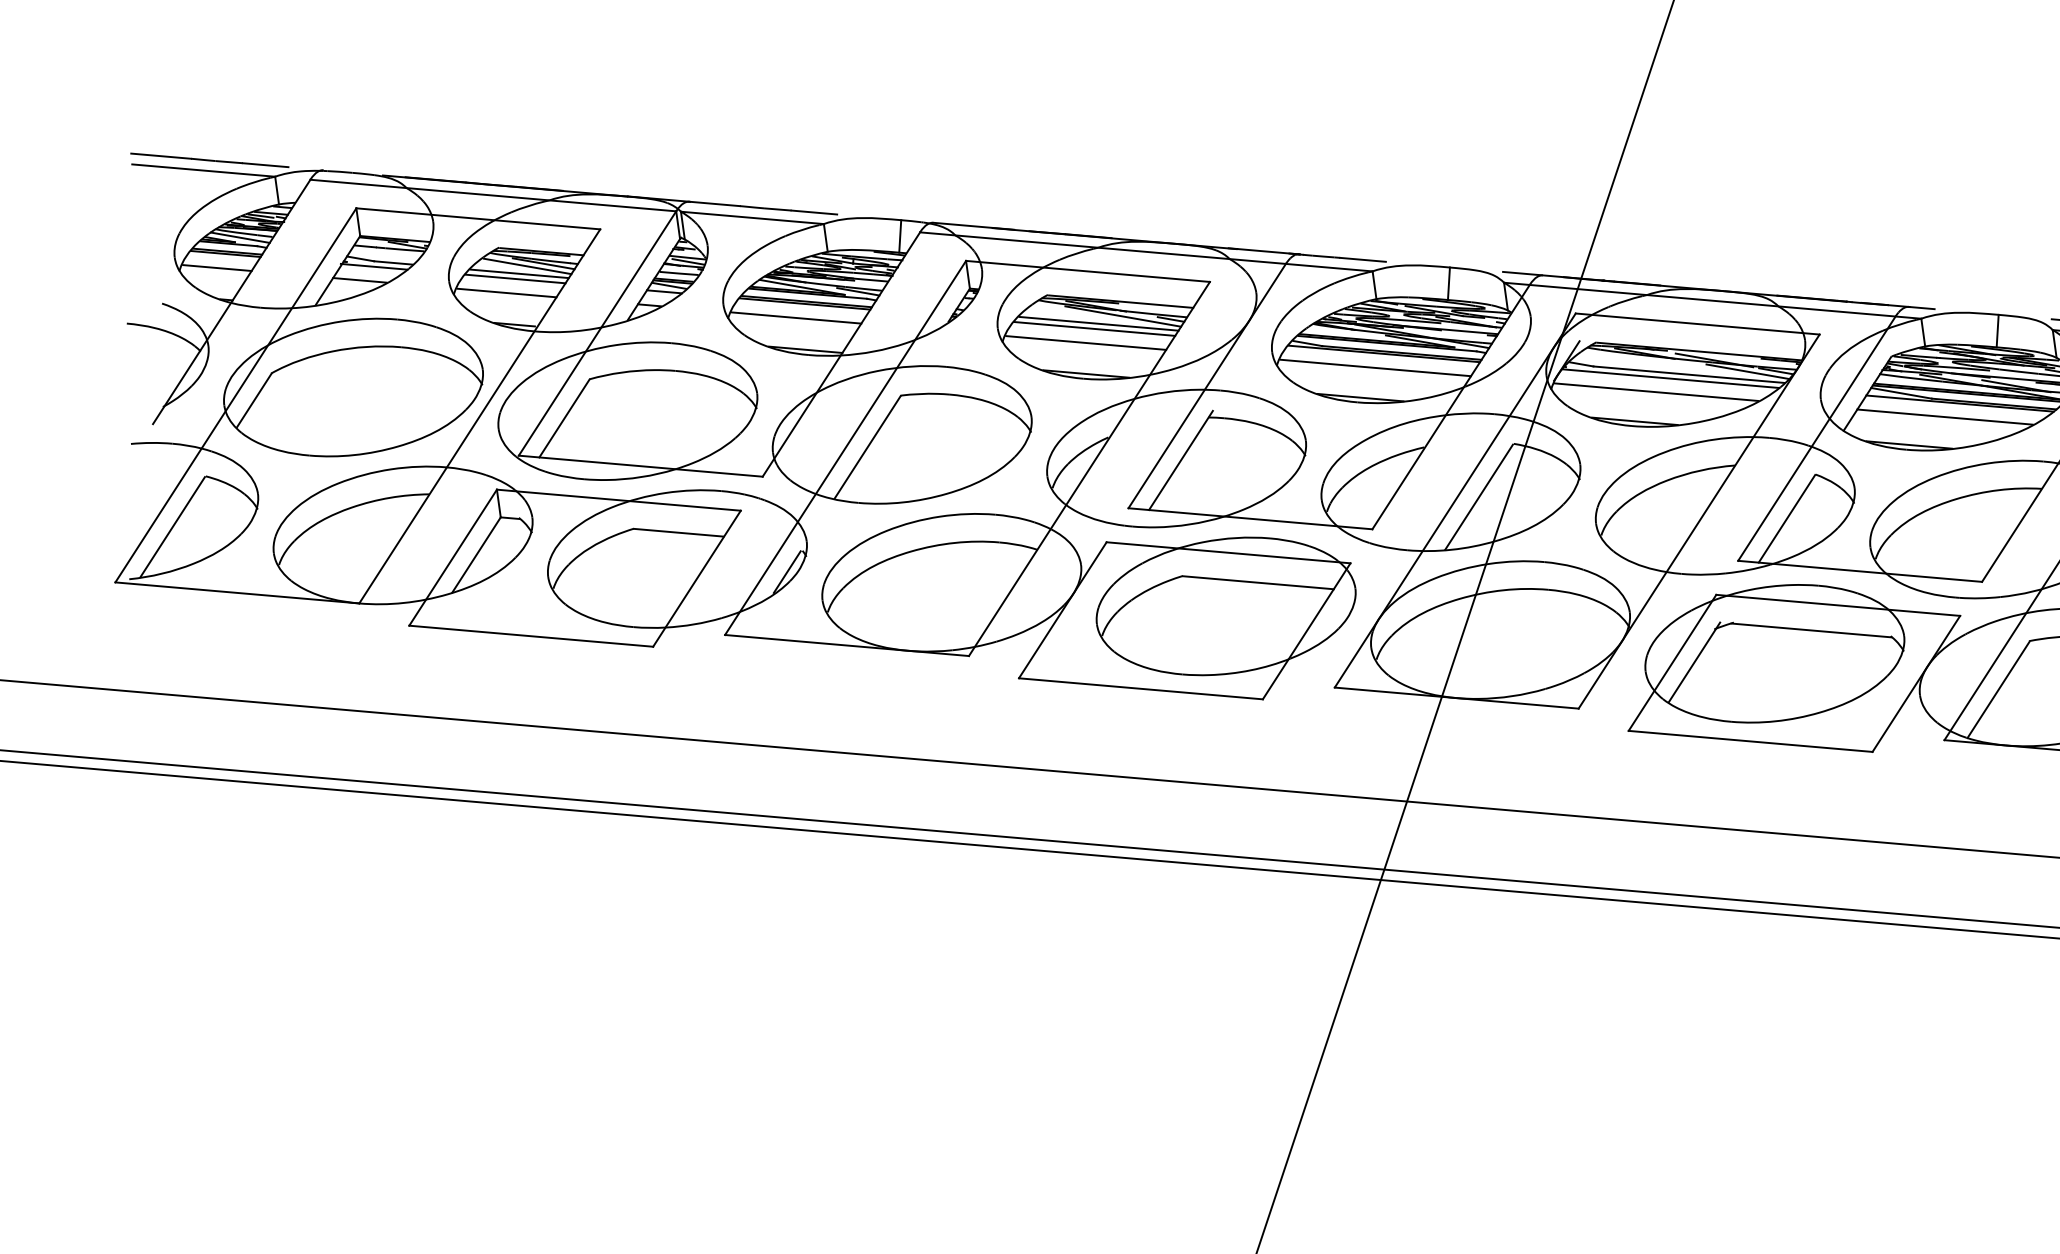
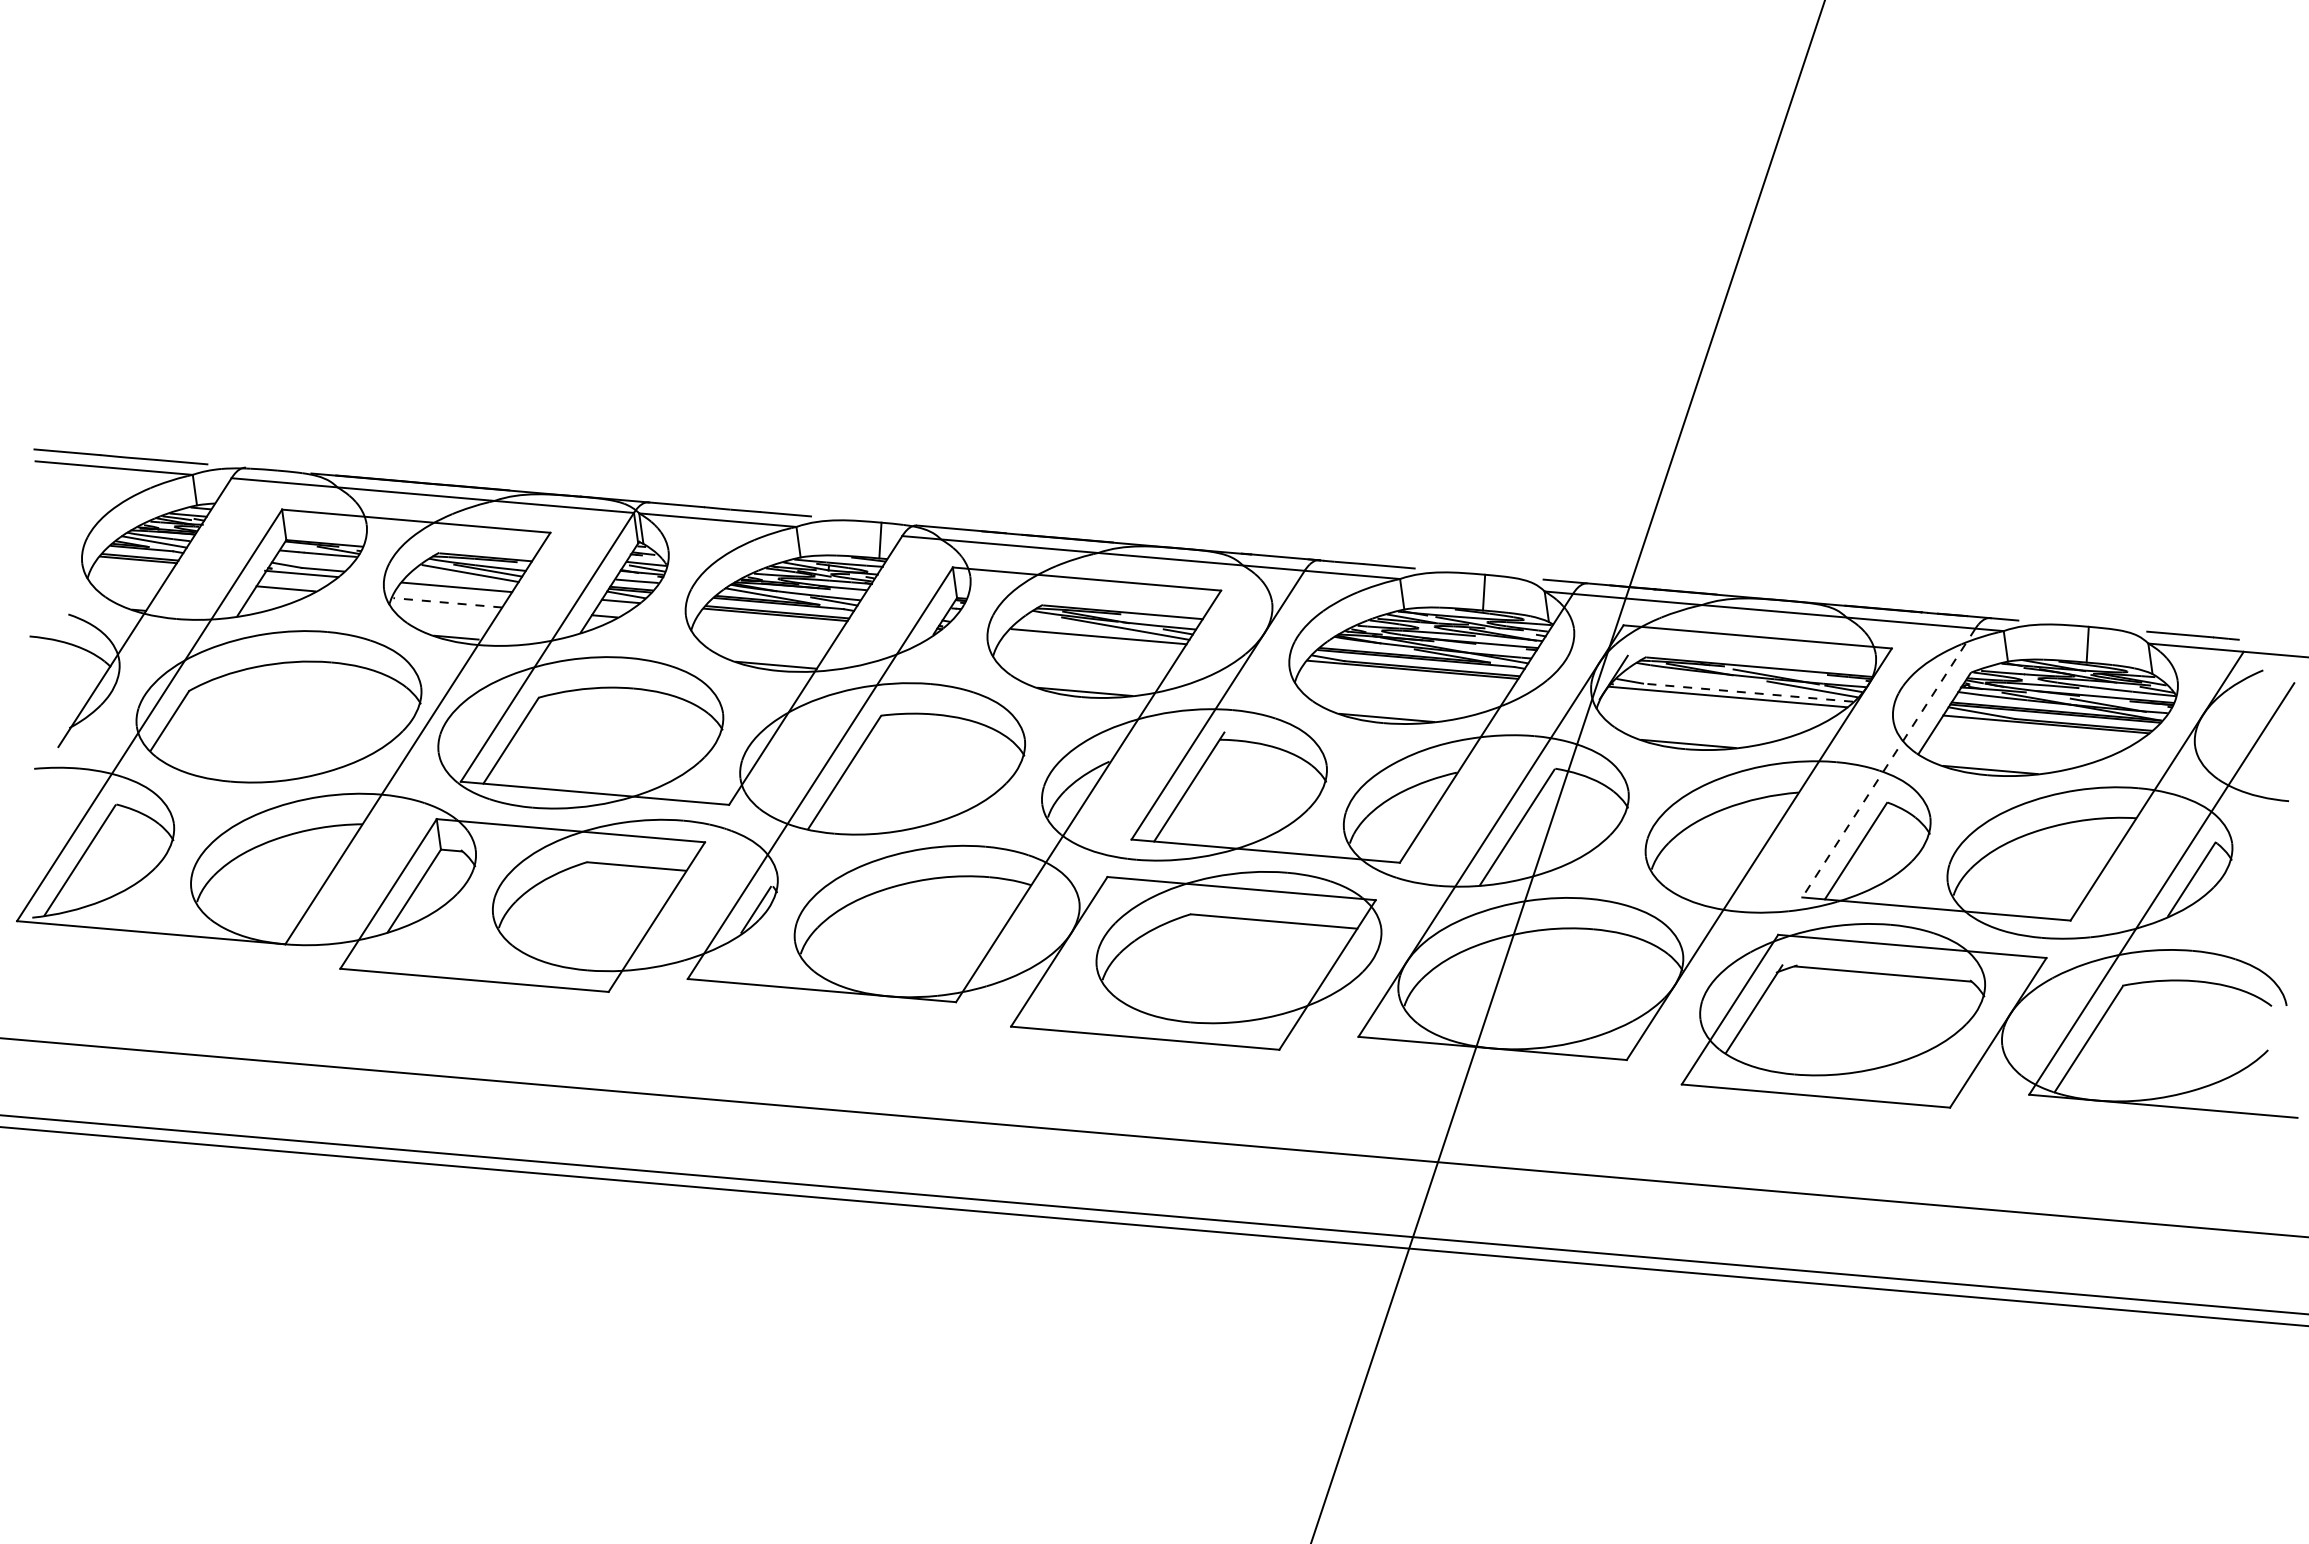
line: (216, 268) -> (128, 575), removed
line: (519, 273) -> (461, 581), removed
line: (506, 292) -> (447, 602), solid -> dashed
line: (796, 318) -> (766, 630), removed
line: (1093, 328) -> (1093, 641), removed
line: (1086, 342) -> (1085, 657), removed
line: (1375, 368) -> (1403, 685), removed
line: (1688, 374) -> (1747, 692), solid -> dashed
line: (1656, 391) -> (1712, 711), removed
line: (1944, 416) -> (2029, 738), removed
line: (1816, 439) -> (1888, 763), solid -> dashed

